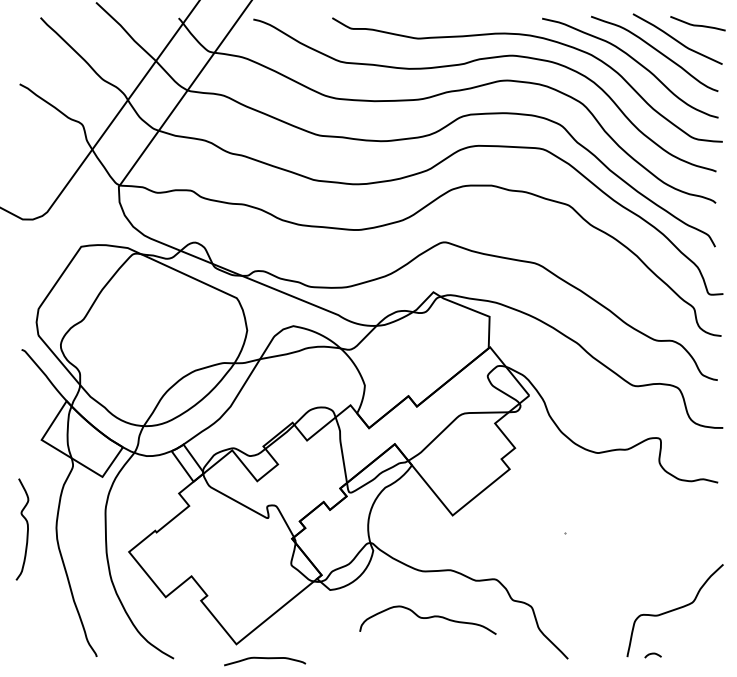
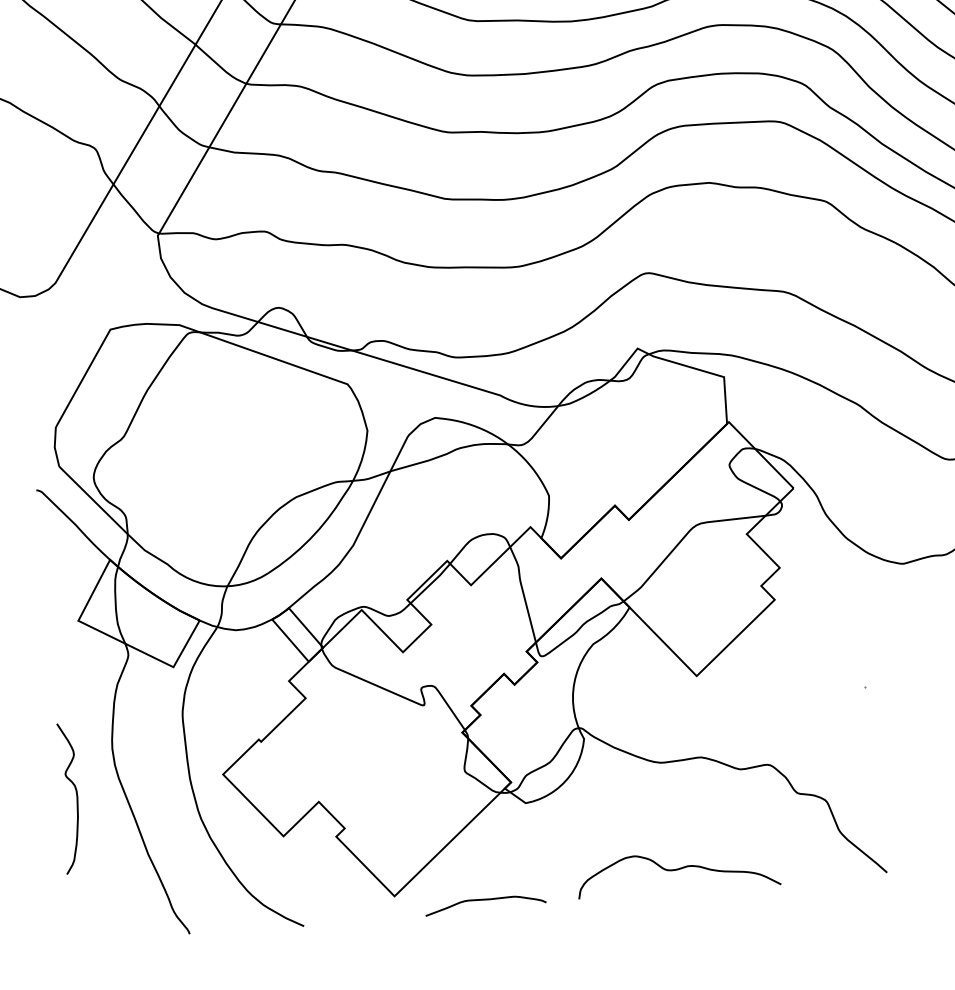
curve: (27, 529) -> (76, 797), moved
curve: (427, 618) -> (677, 870), moved
curve: (266, 659) -> (487, 901), moved

